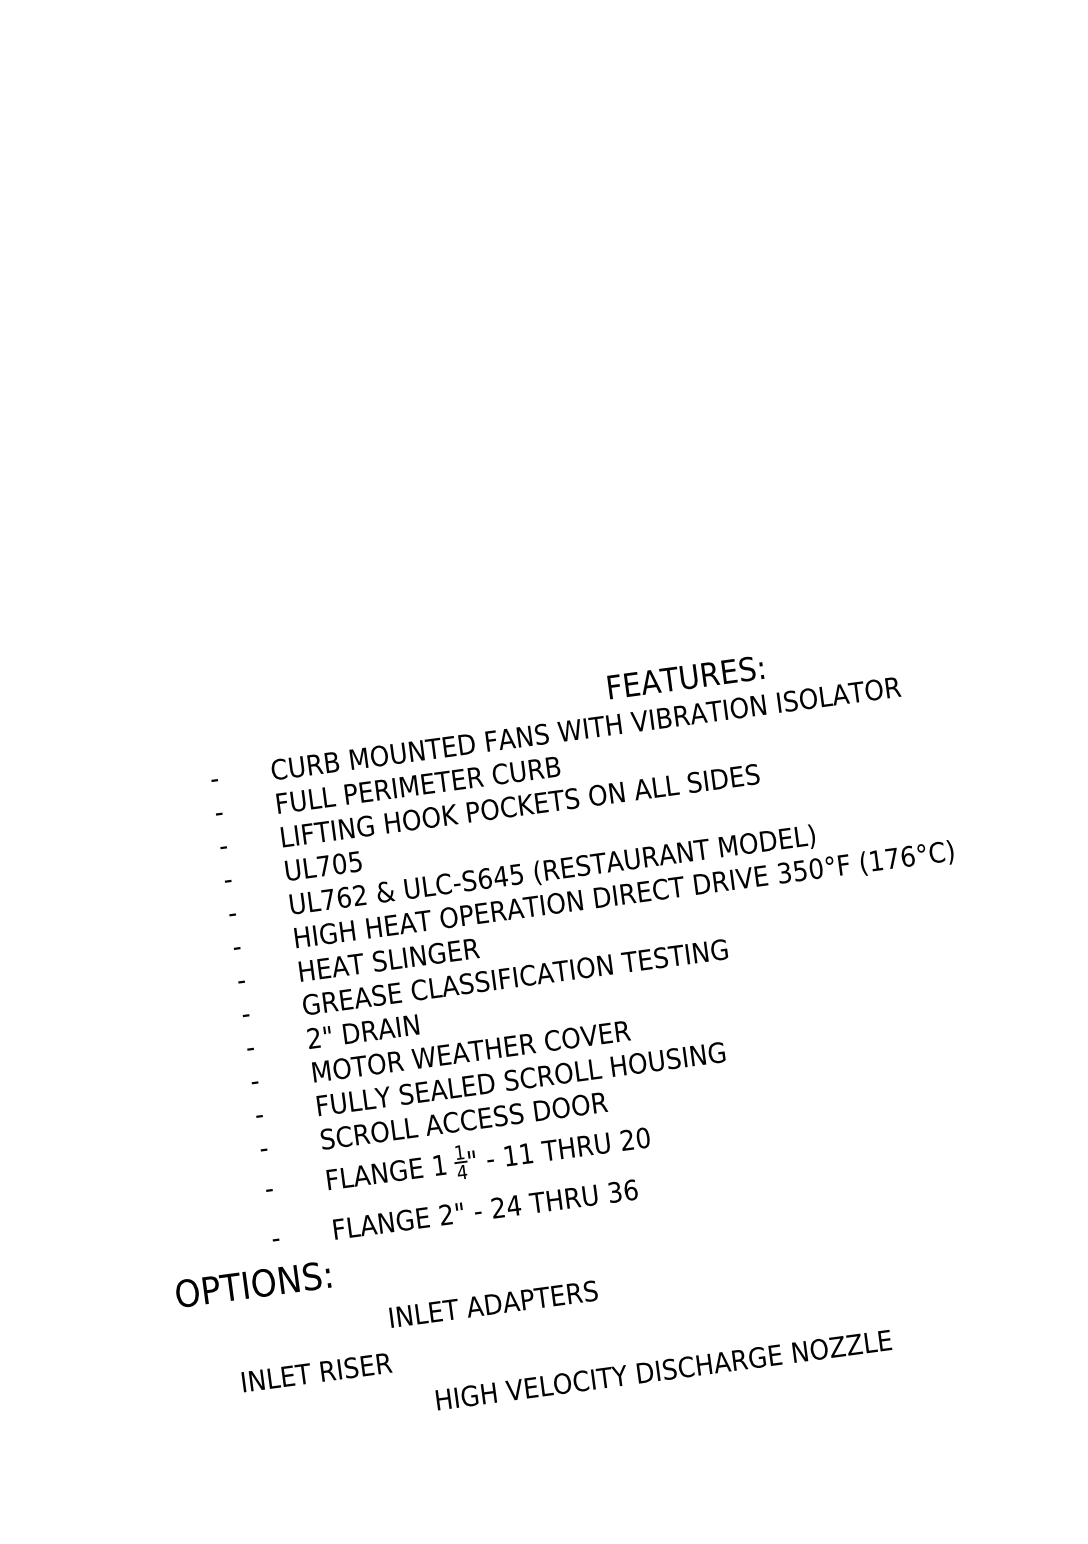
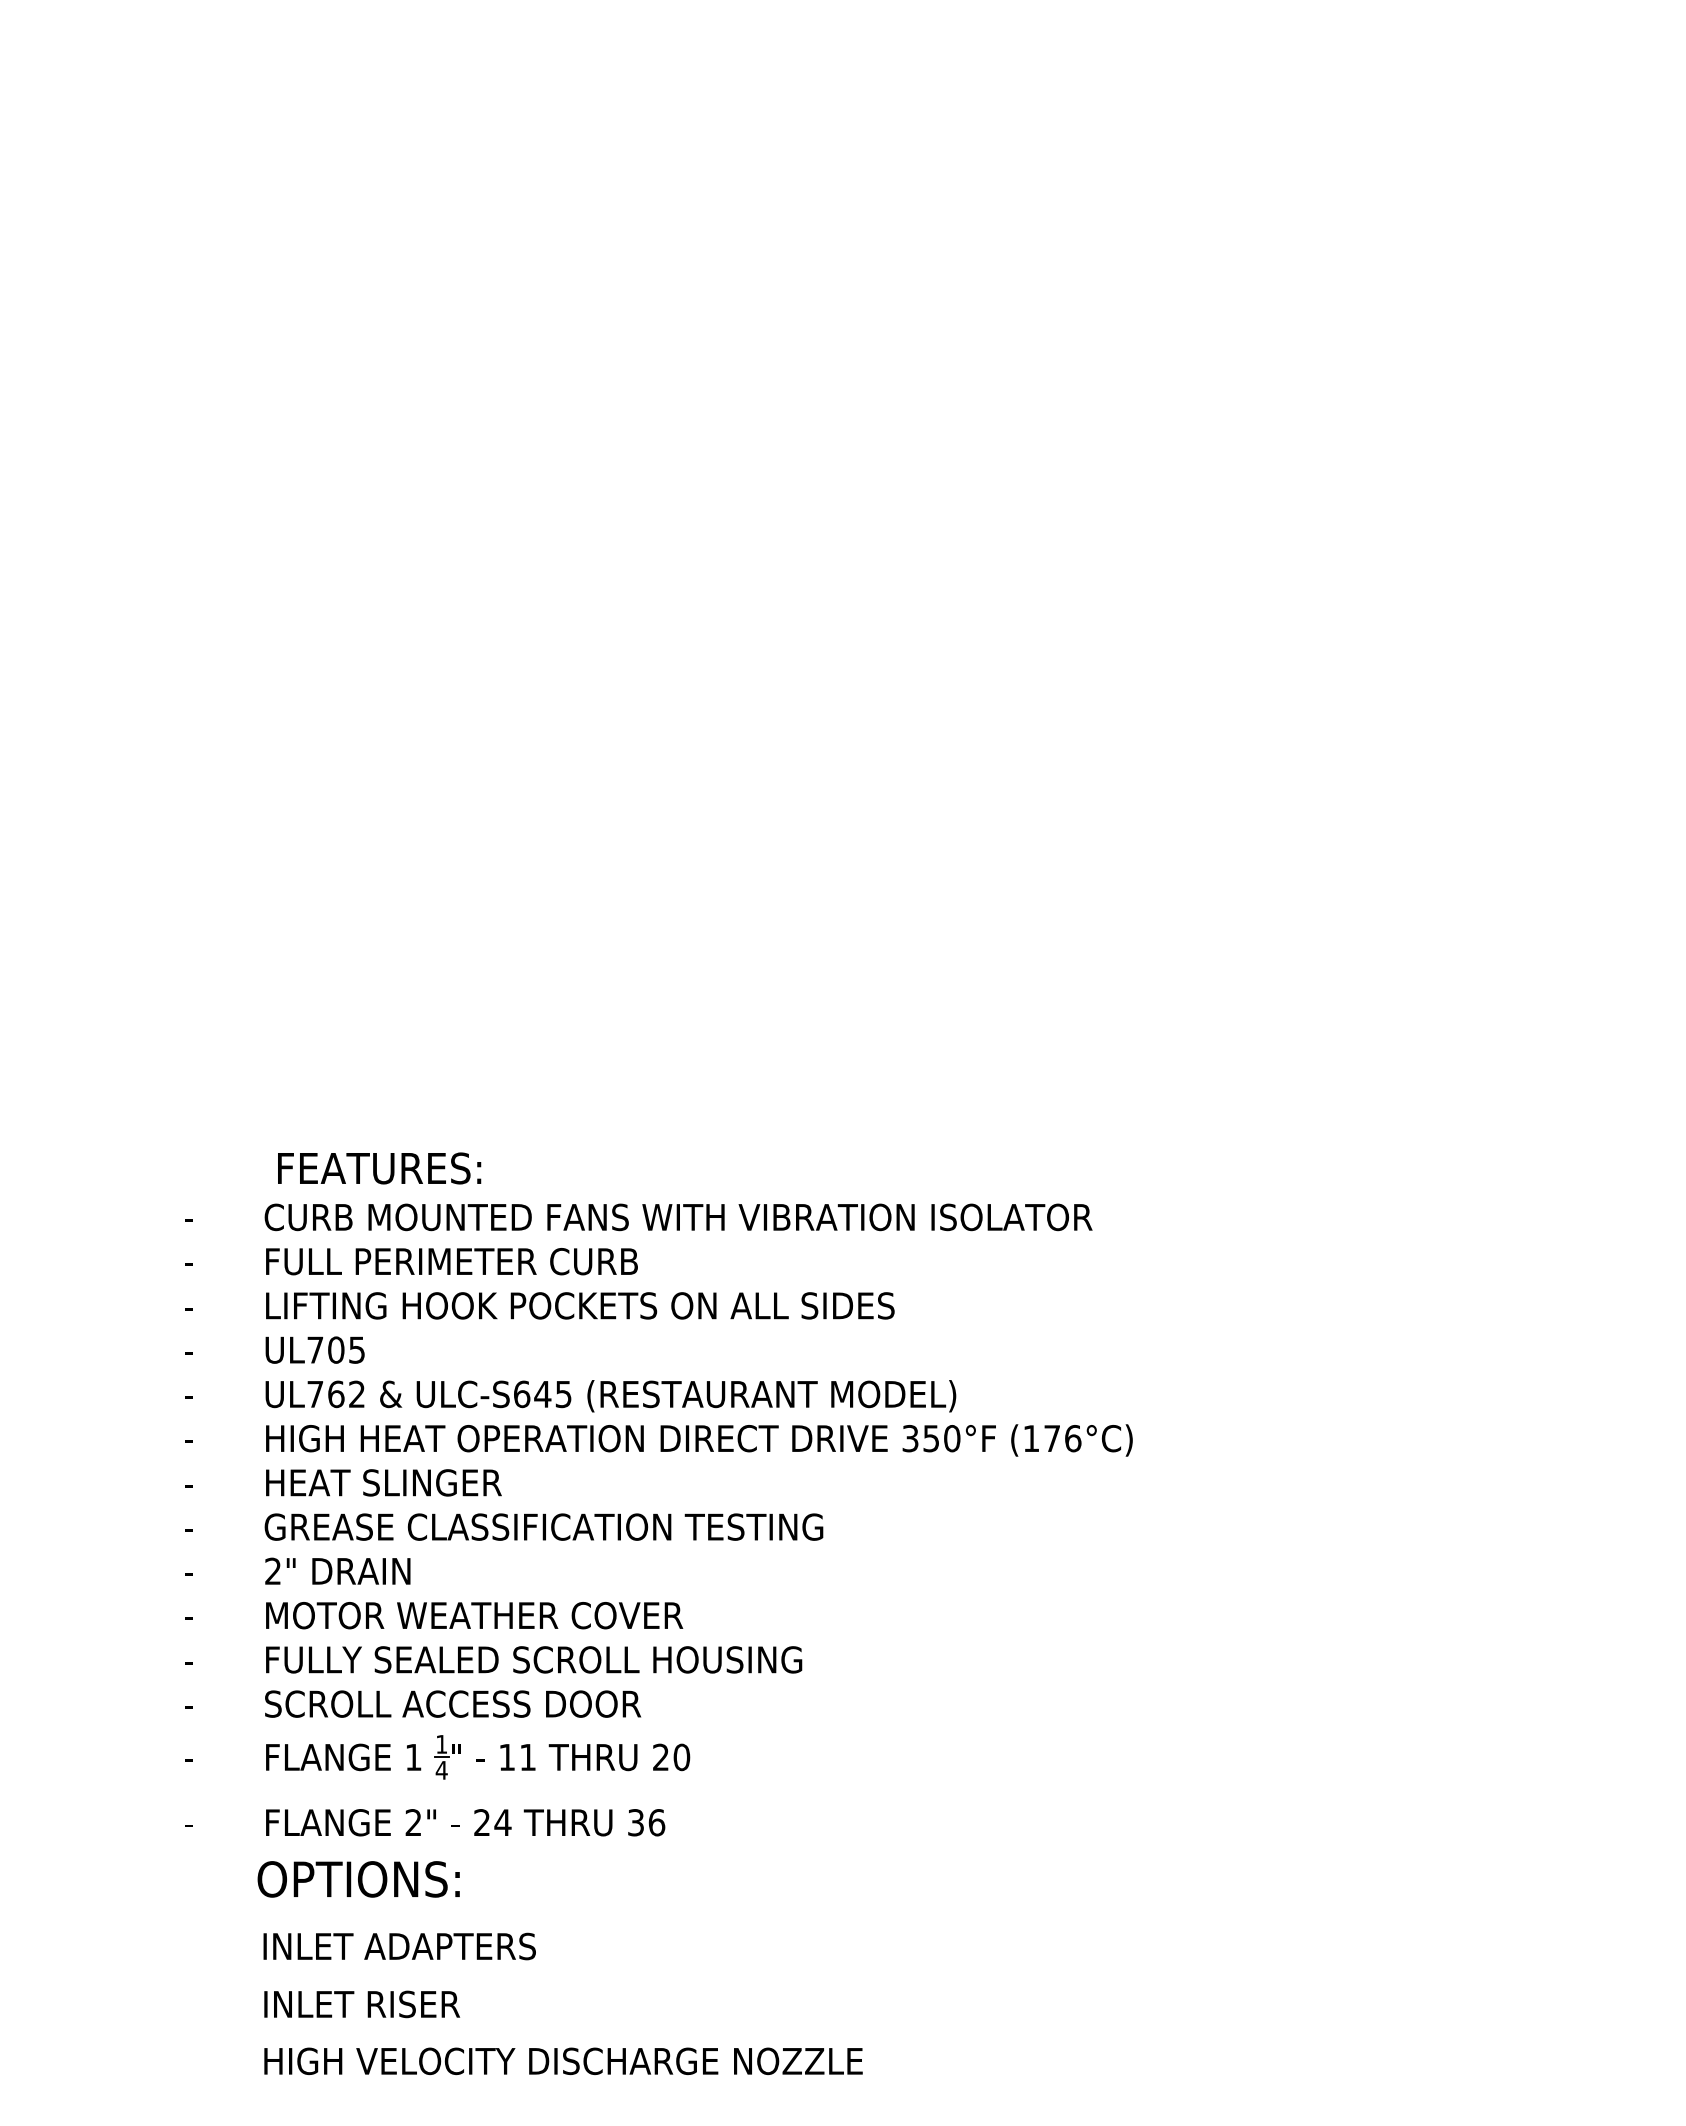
text: (685, 677) -> (379, 1168), moved
text: (252, 1284) -> (358, 1879), moved
text: (493, 1304) -> (399, 1946), moved
text: (663, 1370) -> (563, 2061), moved
text: (317, 1372) -> (362, 2004), moved

